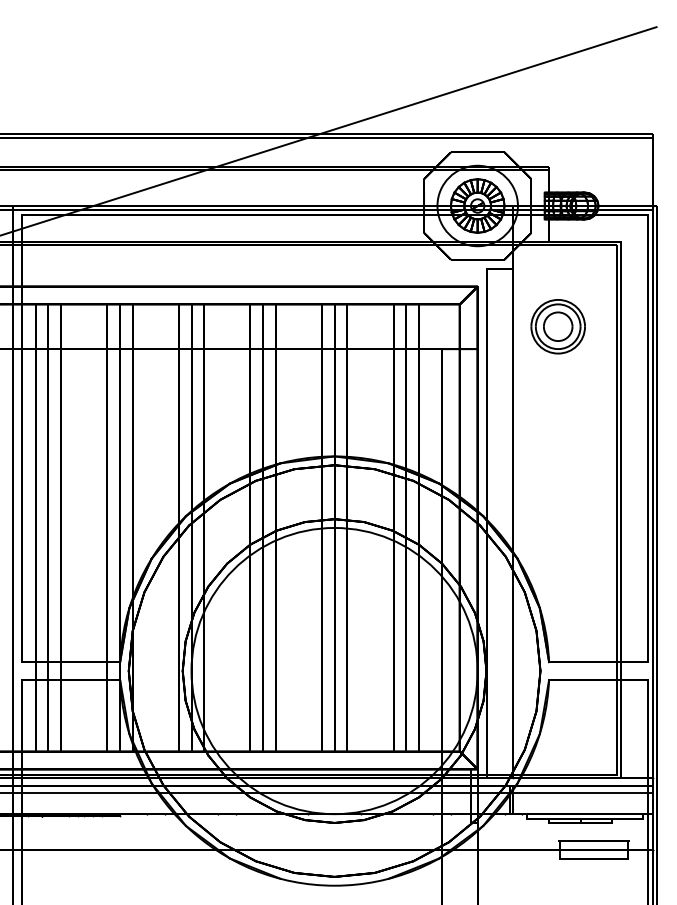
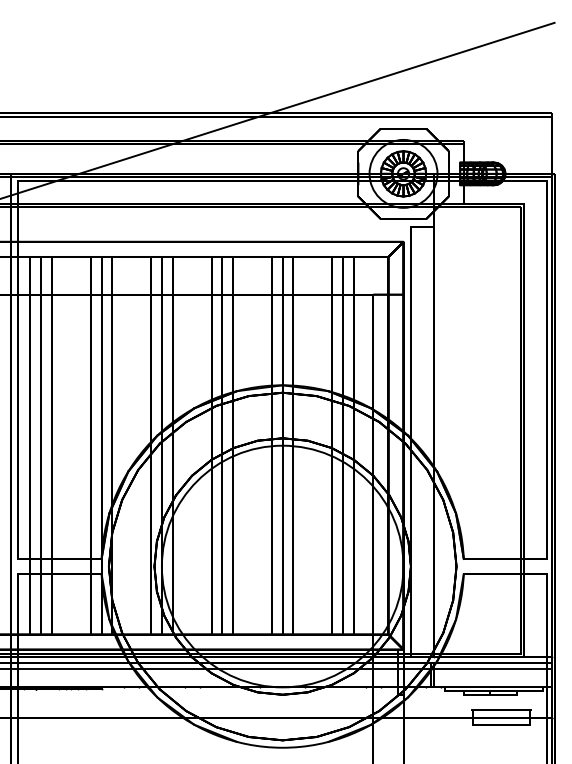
part: (557, 326) -> (470, 275), removed

